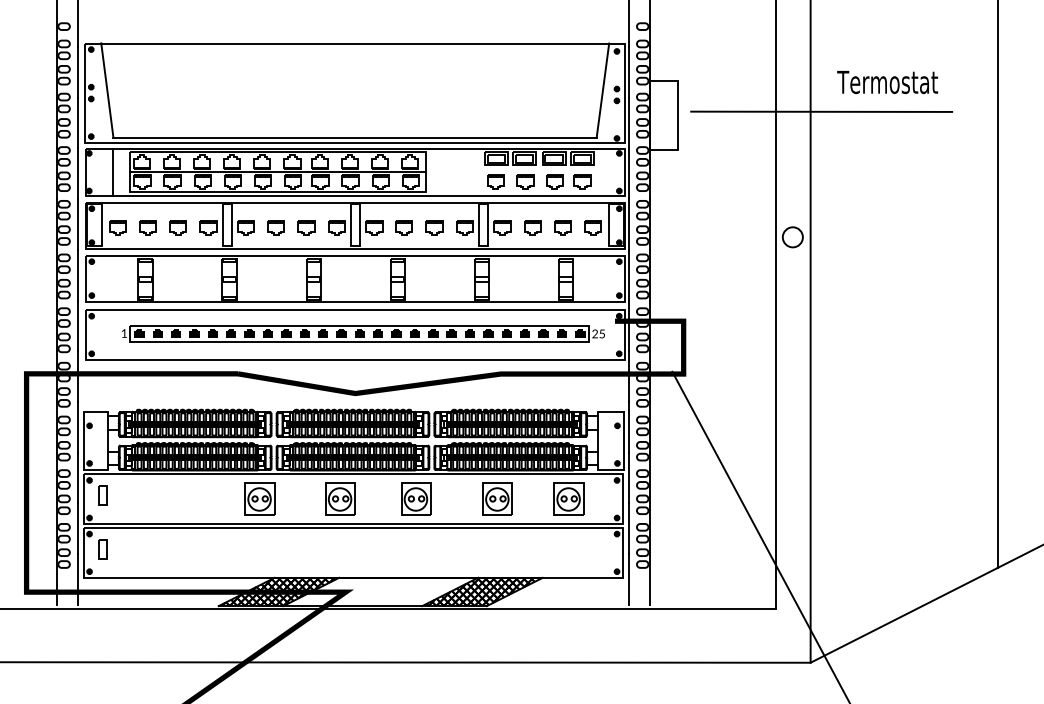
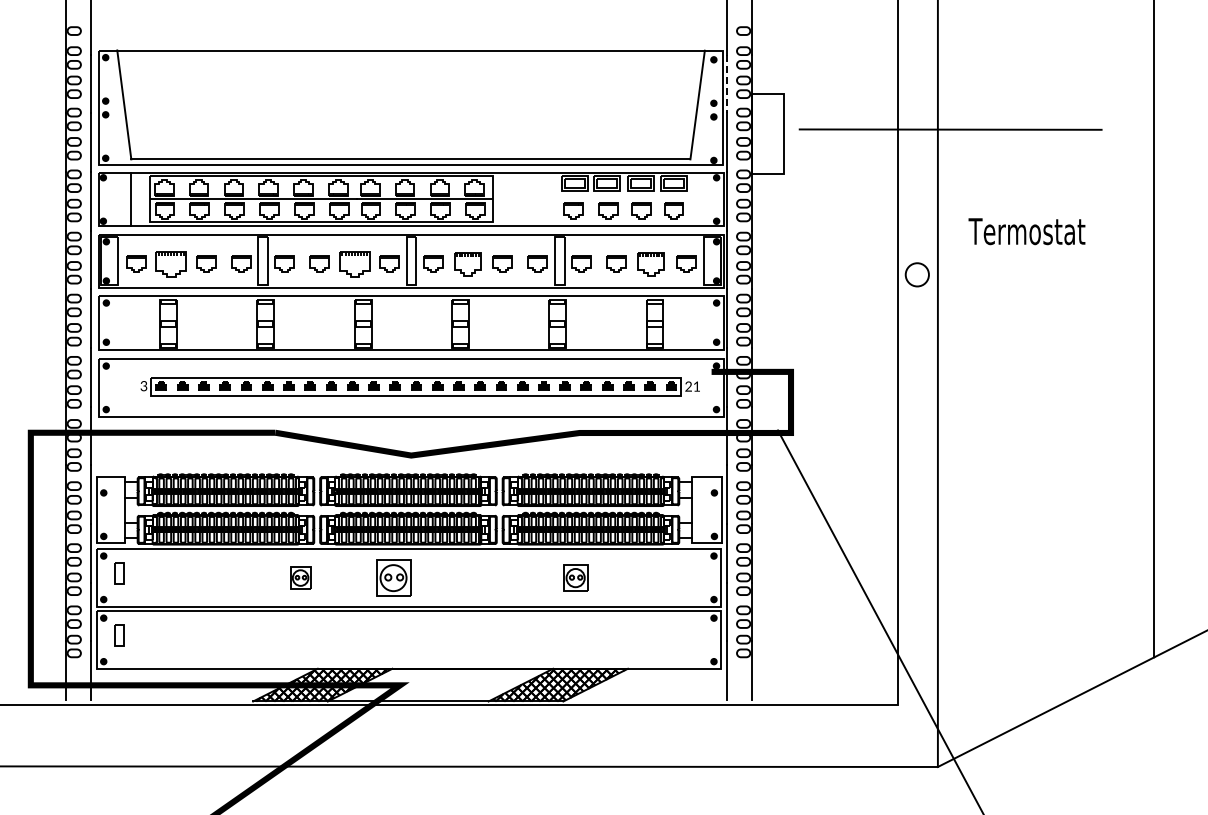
line: (628, 72) -> (727, 84), solid -> dashed
text: (887, 82) -> (1026, 231), moved
part: (148, 227) -> (171, 263), size x1.6
part: (306, 227) -> (354, 263), size x1.6
part: (404, 227) -> (467, 263), size x1.4
part: (563, 227) -> (651, 263), size x1.4
text: (123, 333) -> (143, 386), 1 -> 3
text: (601, 333) -> (696, 386), 25 -> 21
part: (259, 498) -> (300, 577), size x0.6
part: (416, 498) -> (481, 577), removed
part: (497, 498) -> (575, 577), size x0.7
part: (568, 498) -> (657, 577), removed

